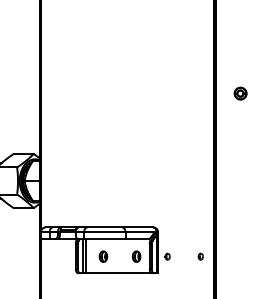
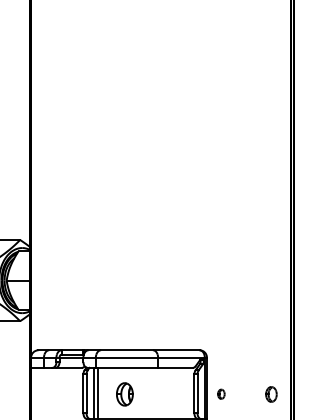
part: (103, 256) -> (124, 393), size x1.4
part: (136, 256) -> (174, 393), removed
part: (200, 256) -> (270, 393), size x1.6

